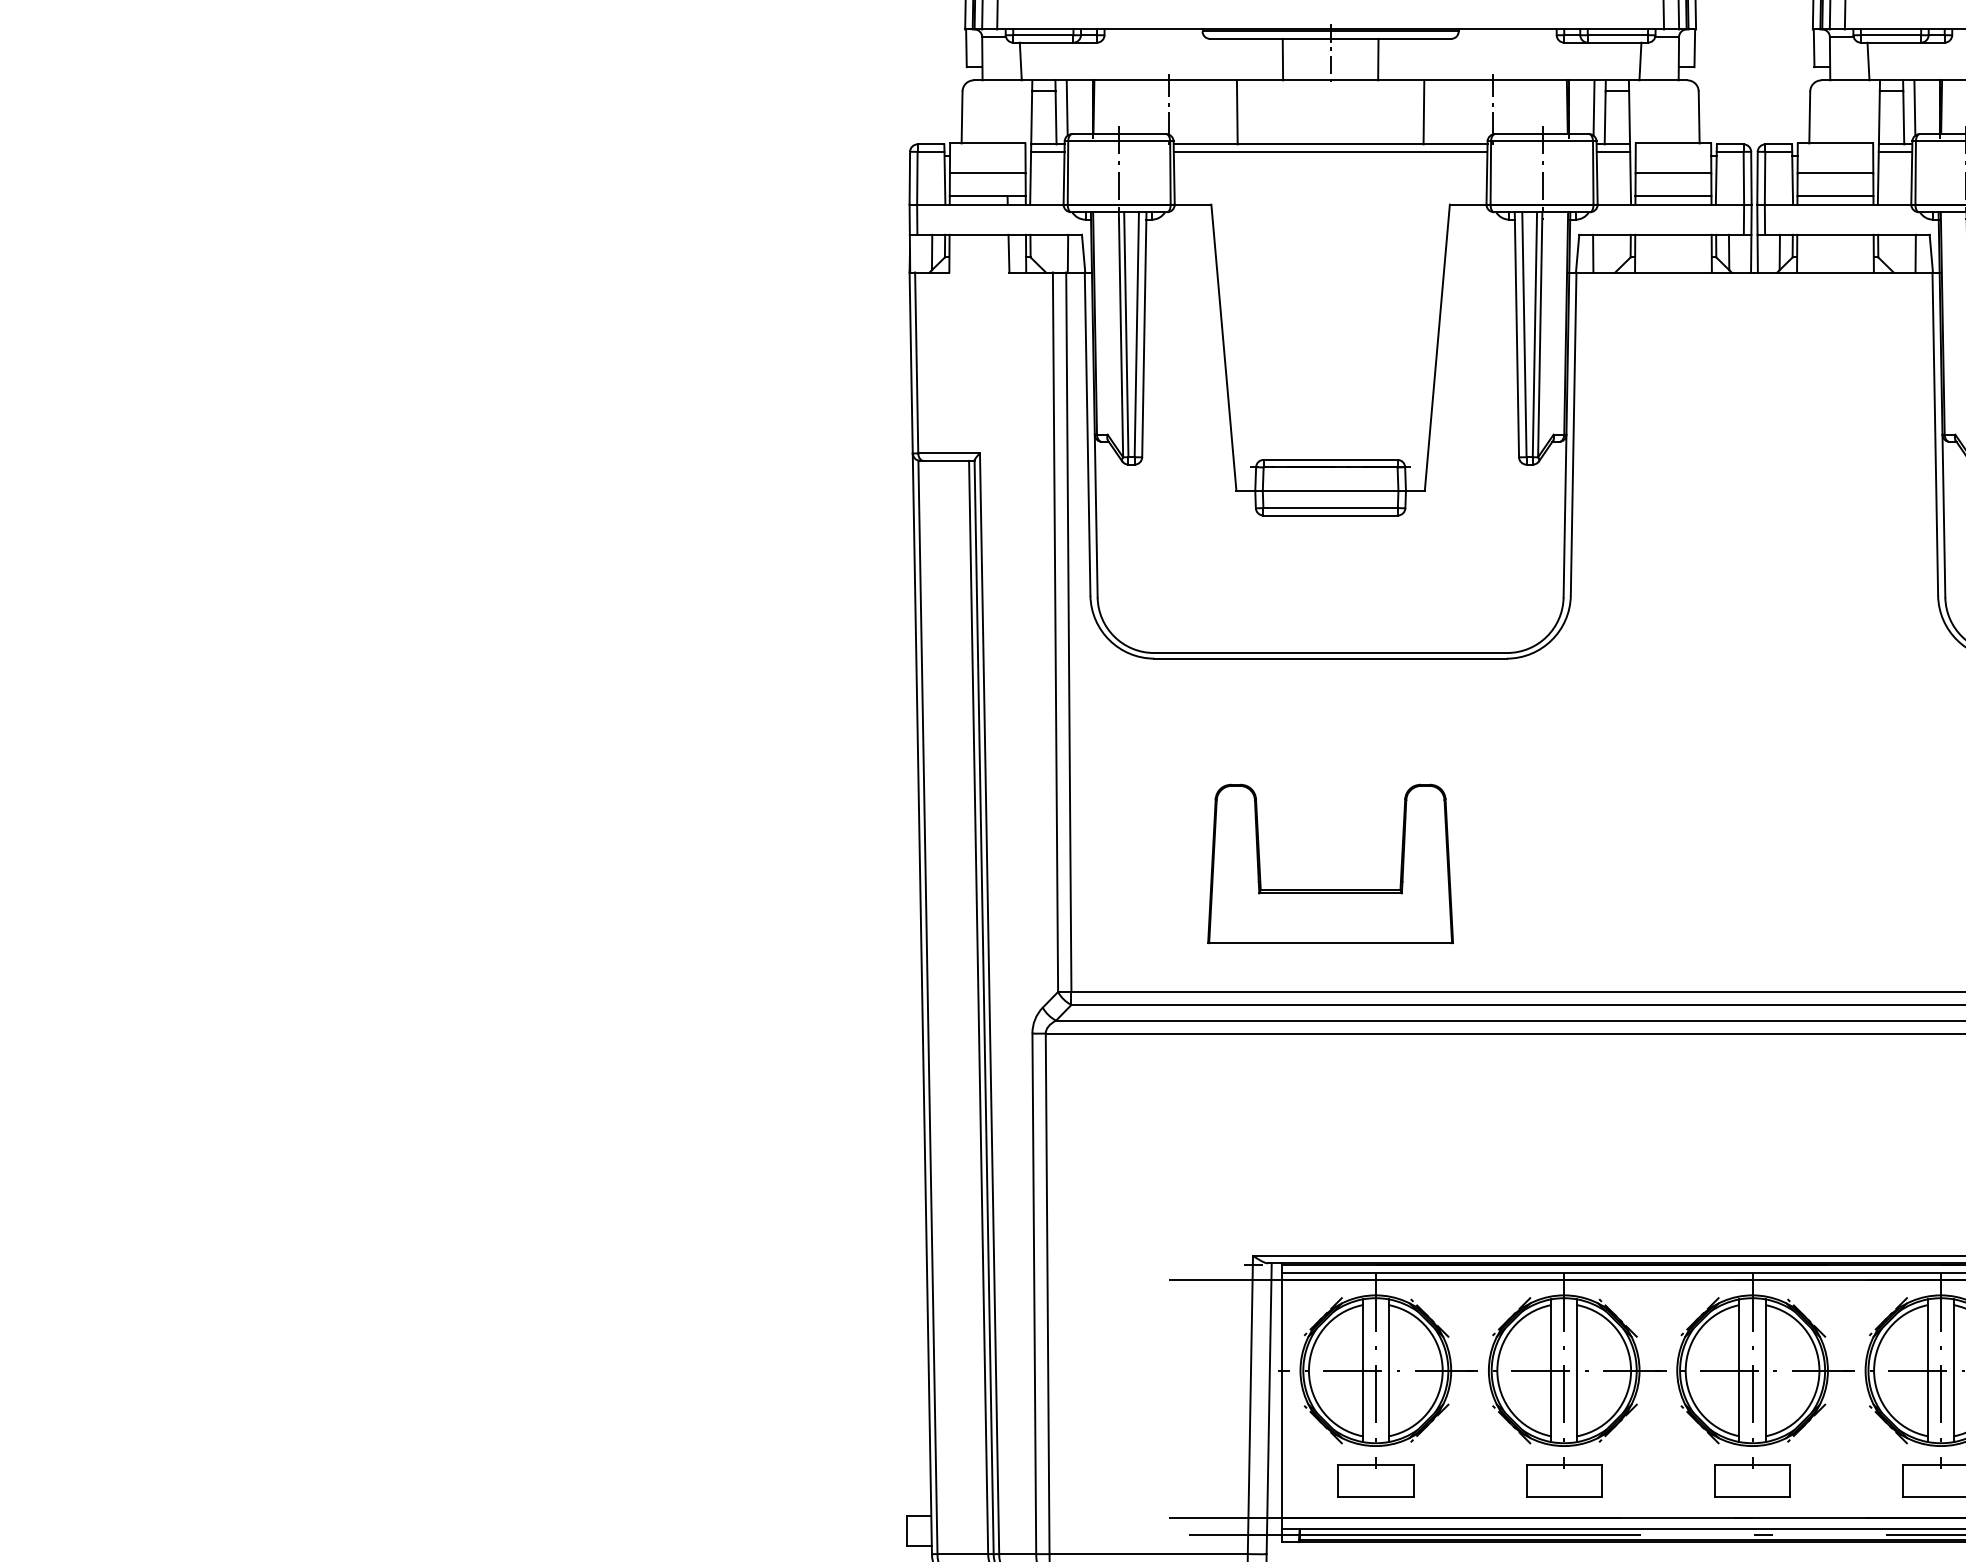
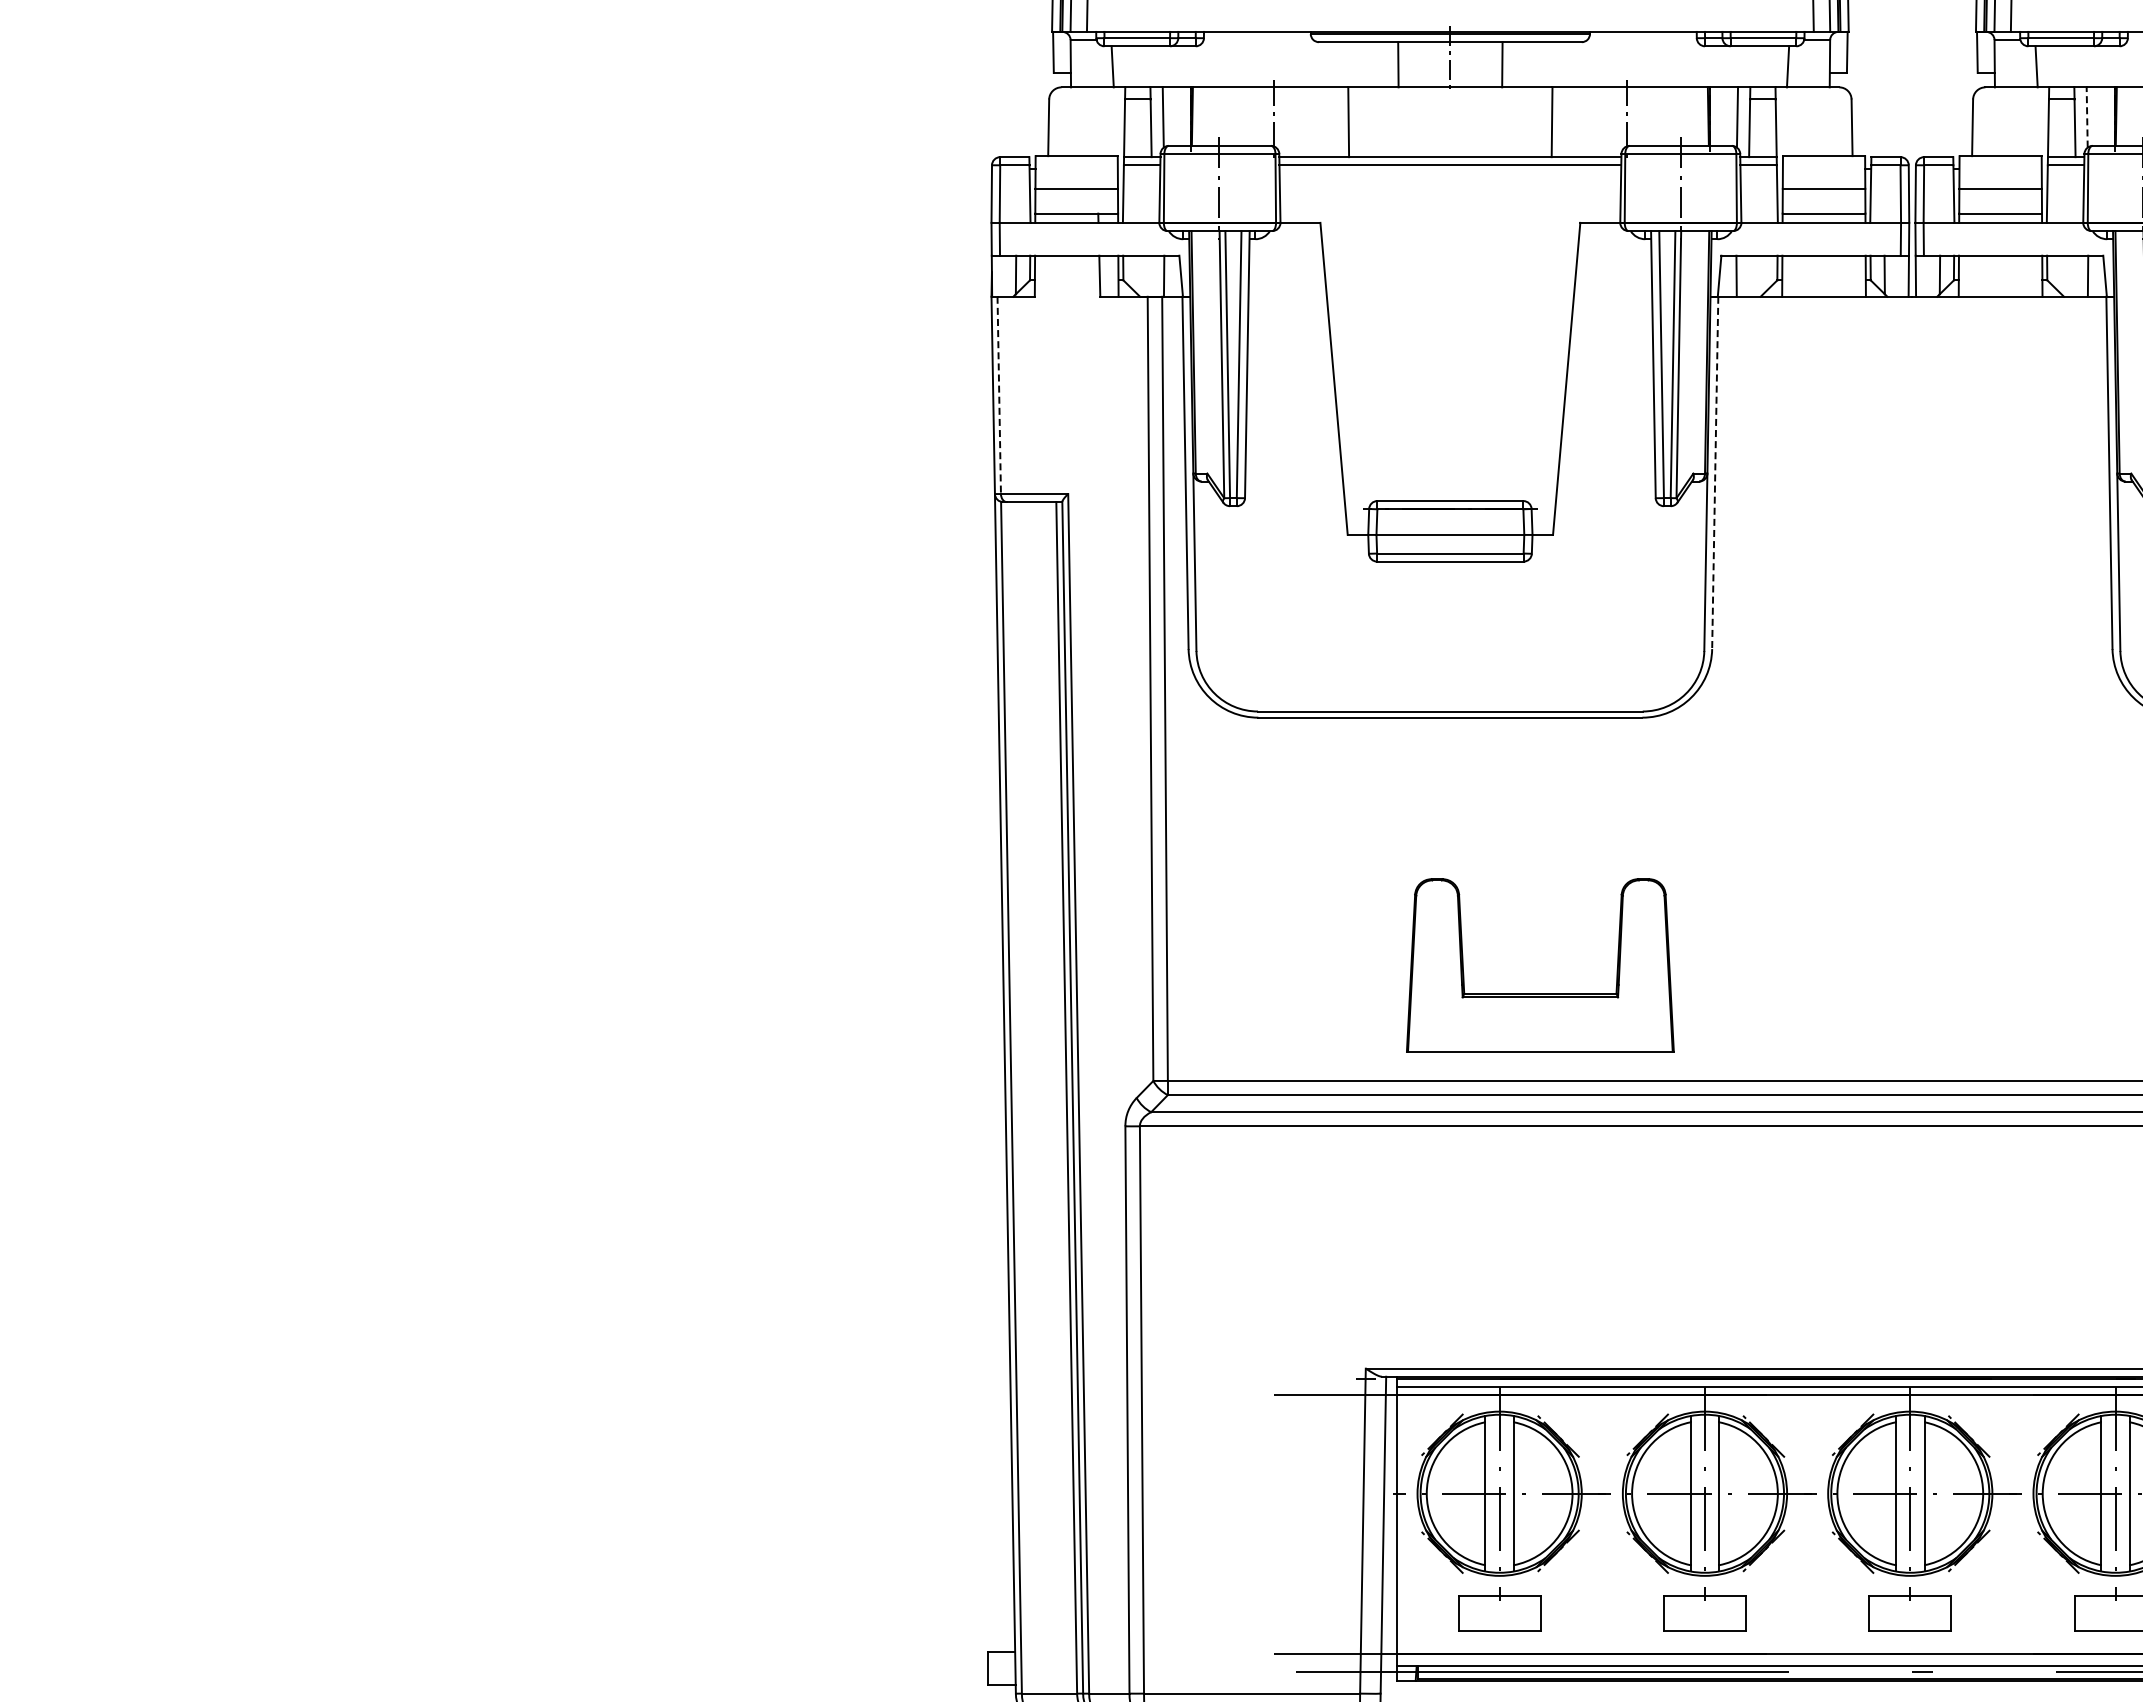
line: (1915, 107) -> (2087, 116), solid -> dashed
line: (916, 363) -> (999, 395), solid -> dashed
line: (1573, 434) -> (1715, 473), solid -> dashed
part: (1330, 889) -> (1540, 993), moved

